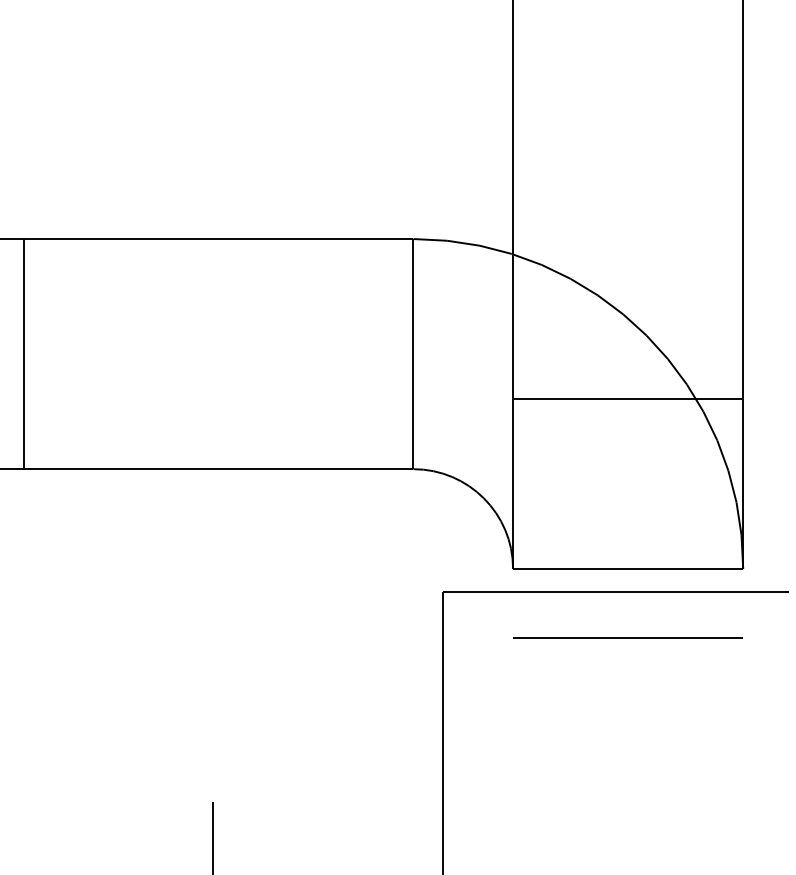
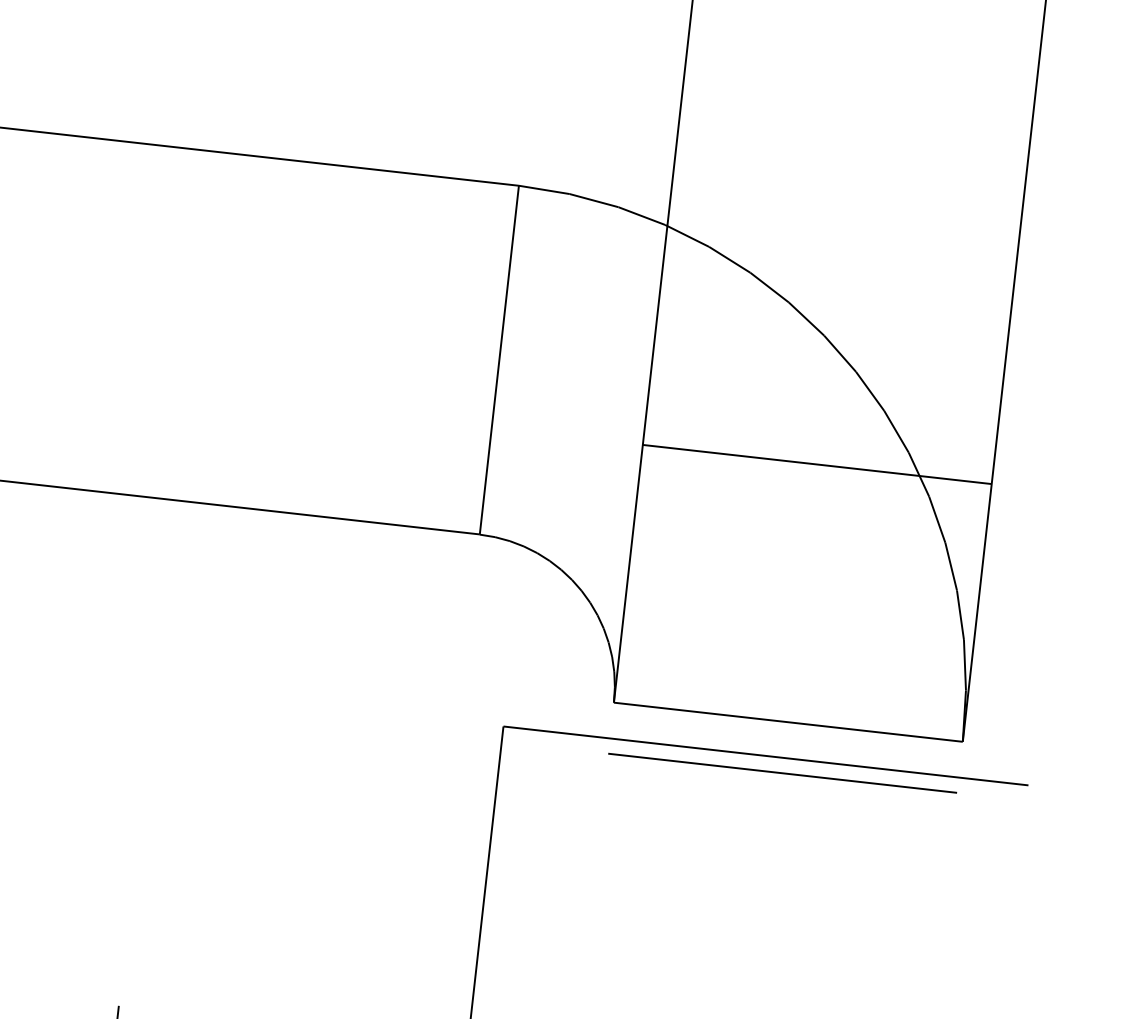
line: (627, 637) -> (781, 771), moved

